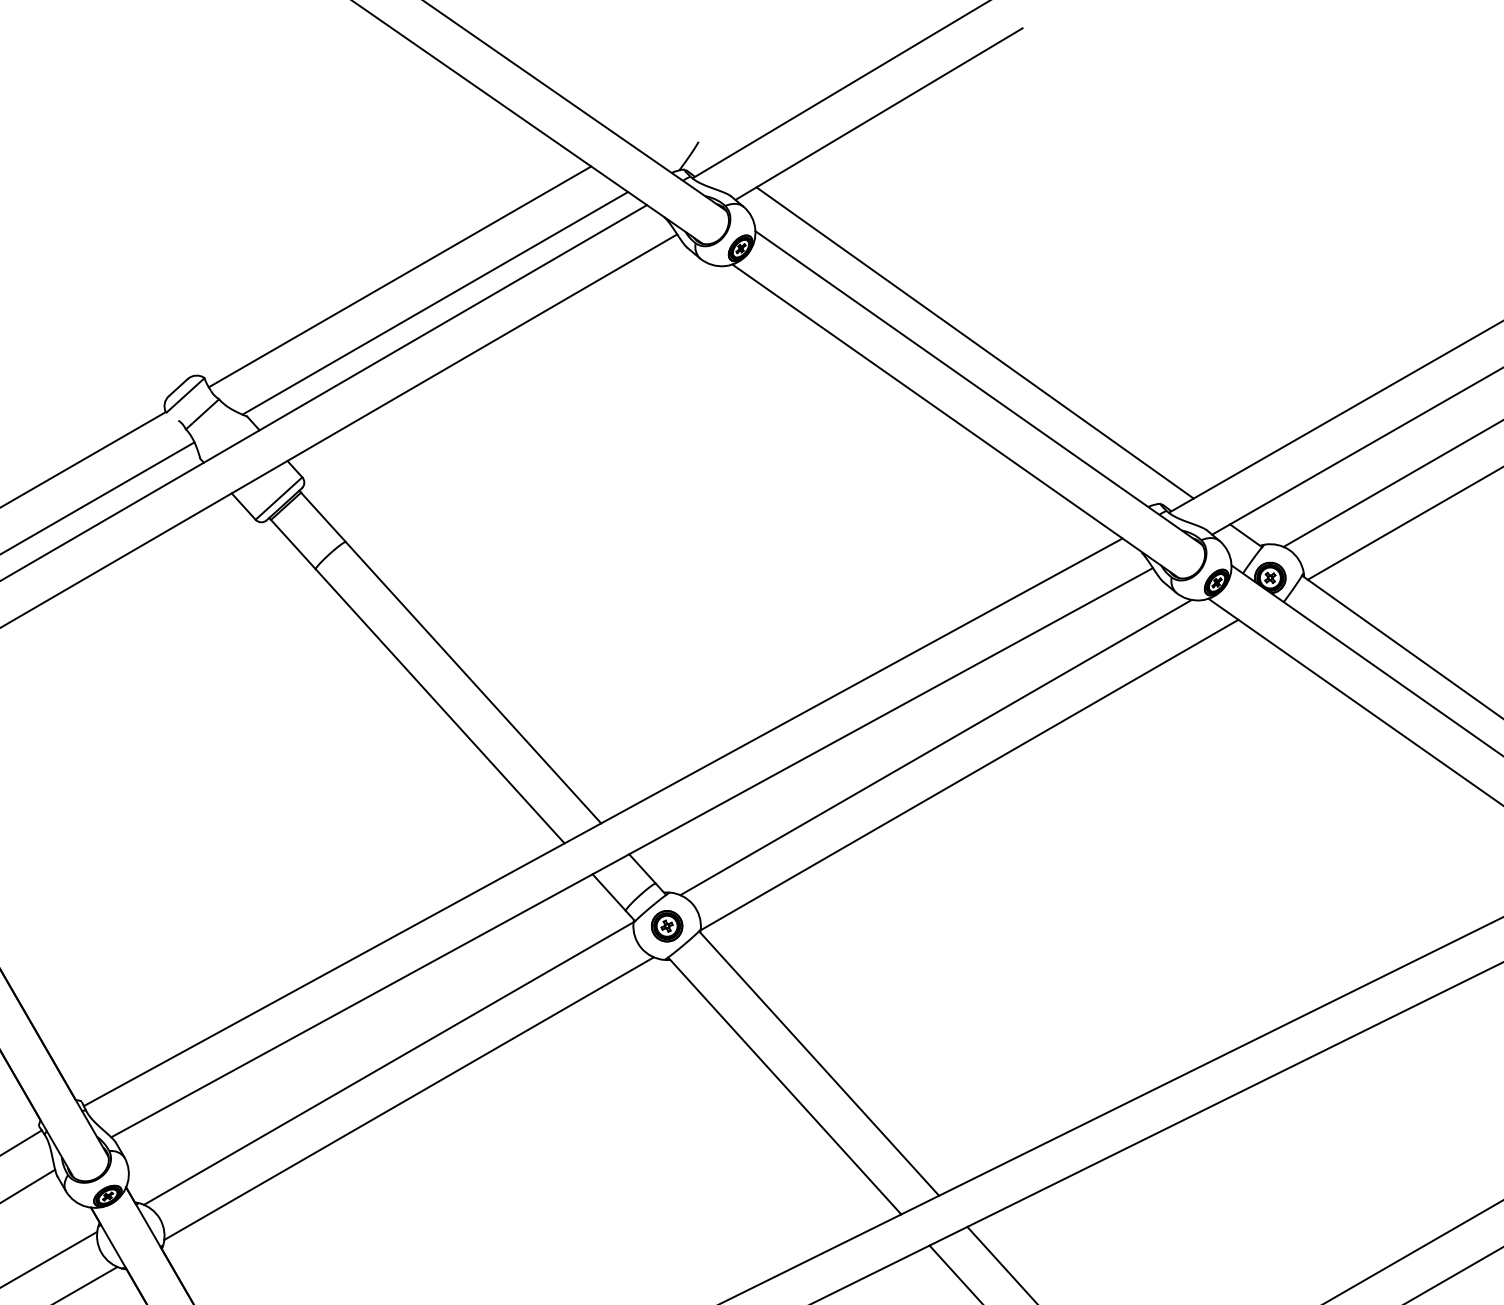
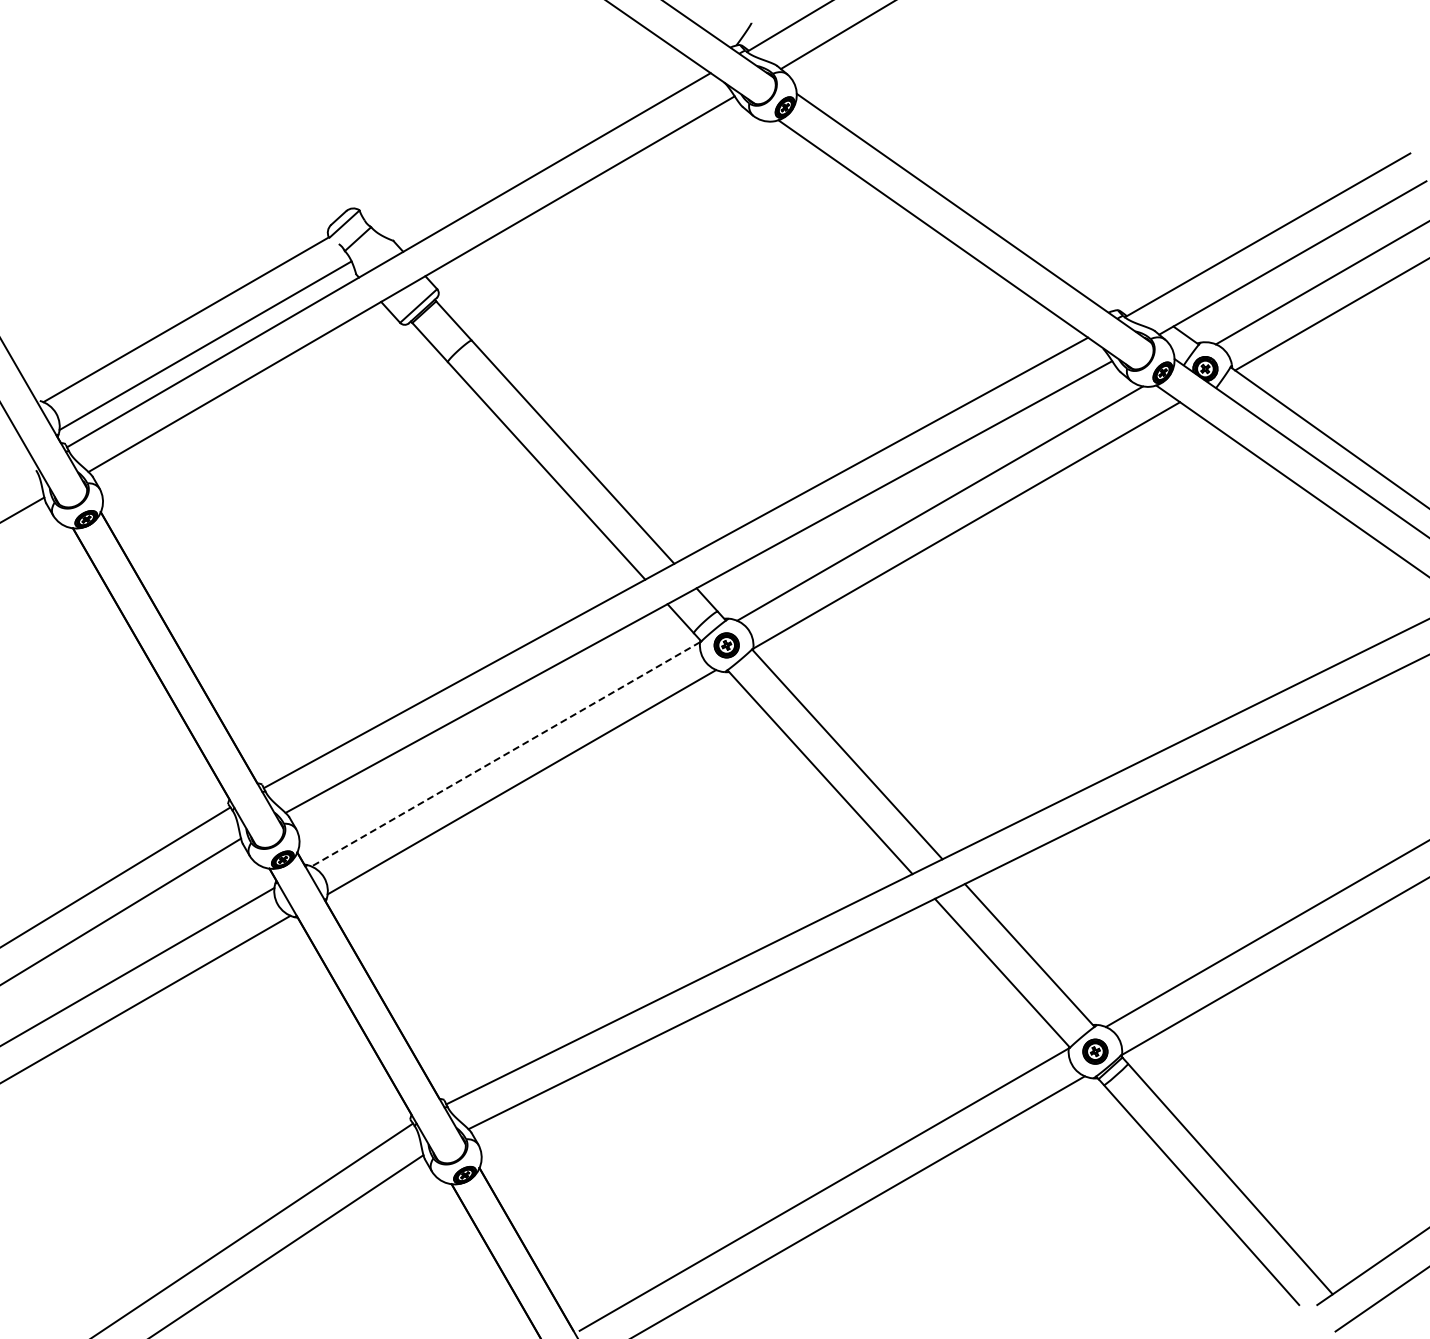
line: (399, 276) -> (514, 129), removed
line: (435, 302) -> (542, 150), removed
line: (974, 342) -> (970, 182), removed
line: (388, 1063) -> (505, 754), solid -> dashed

